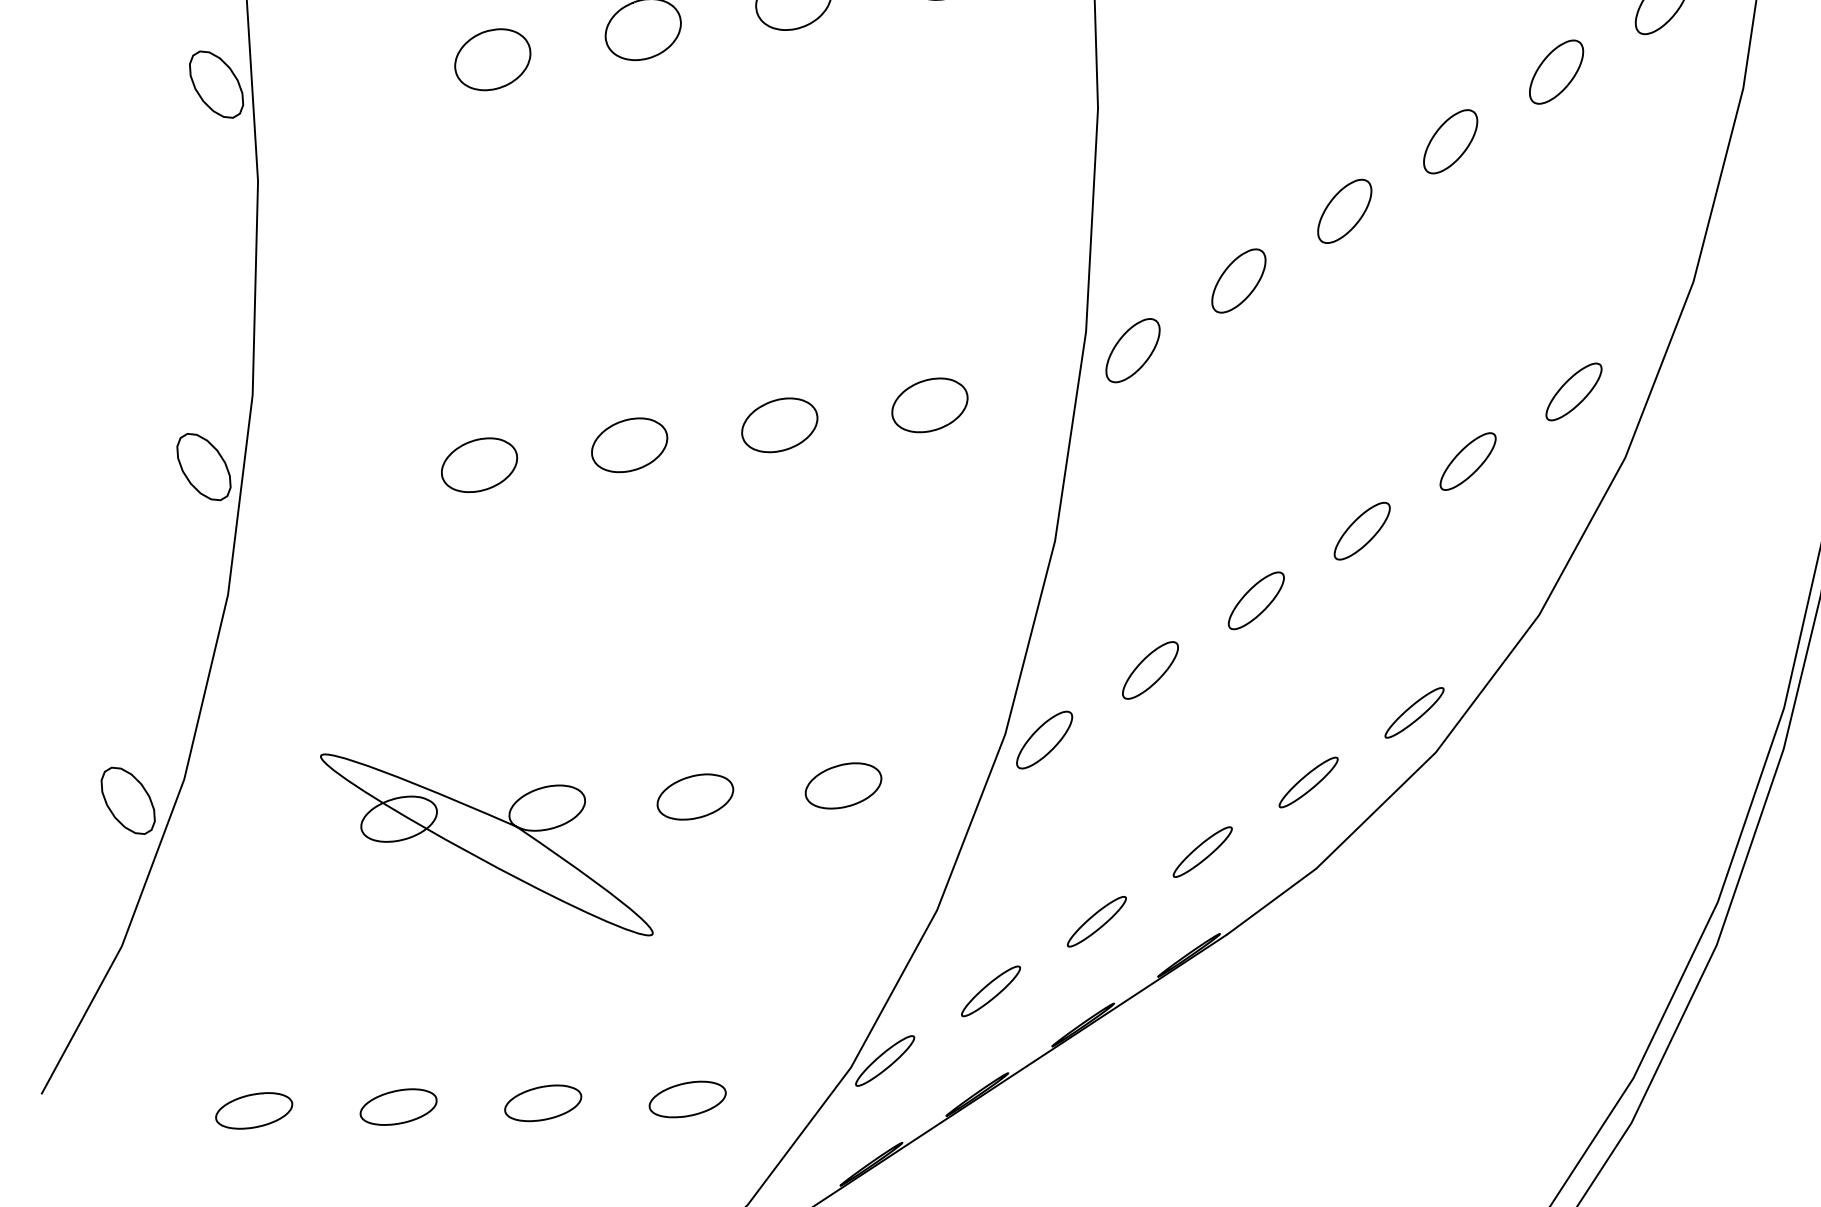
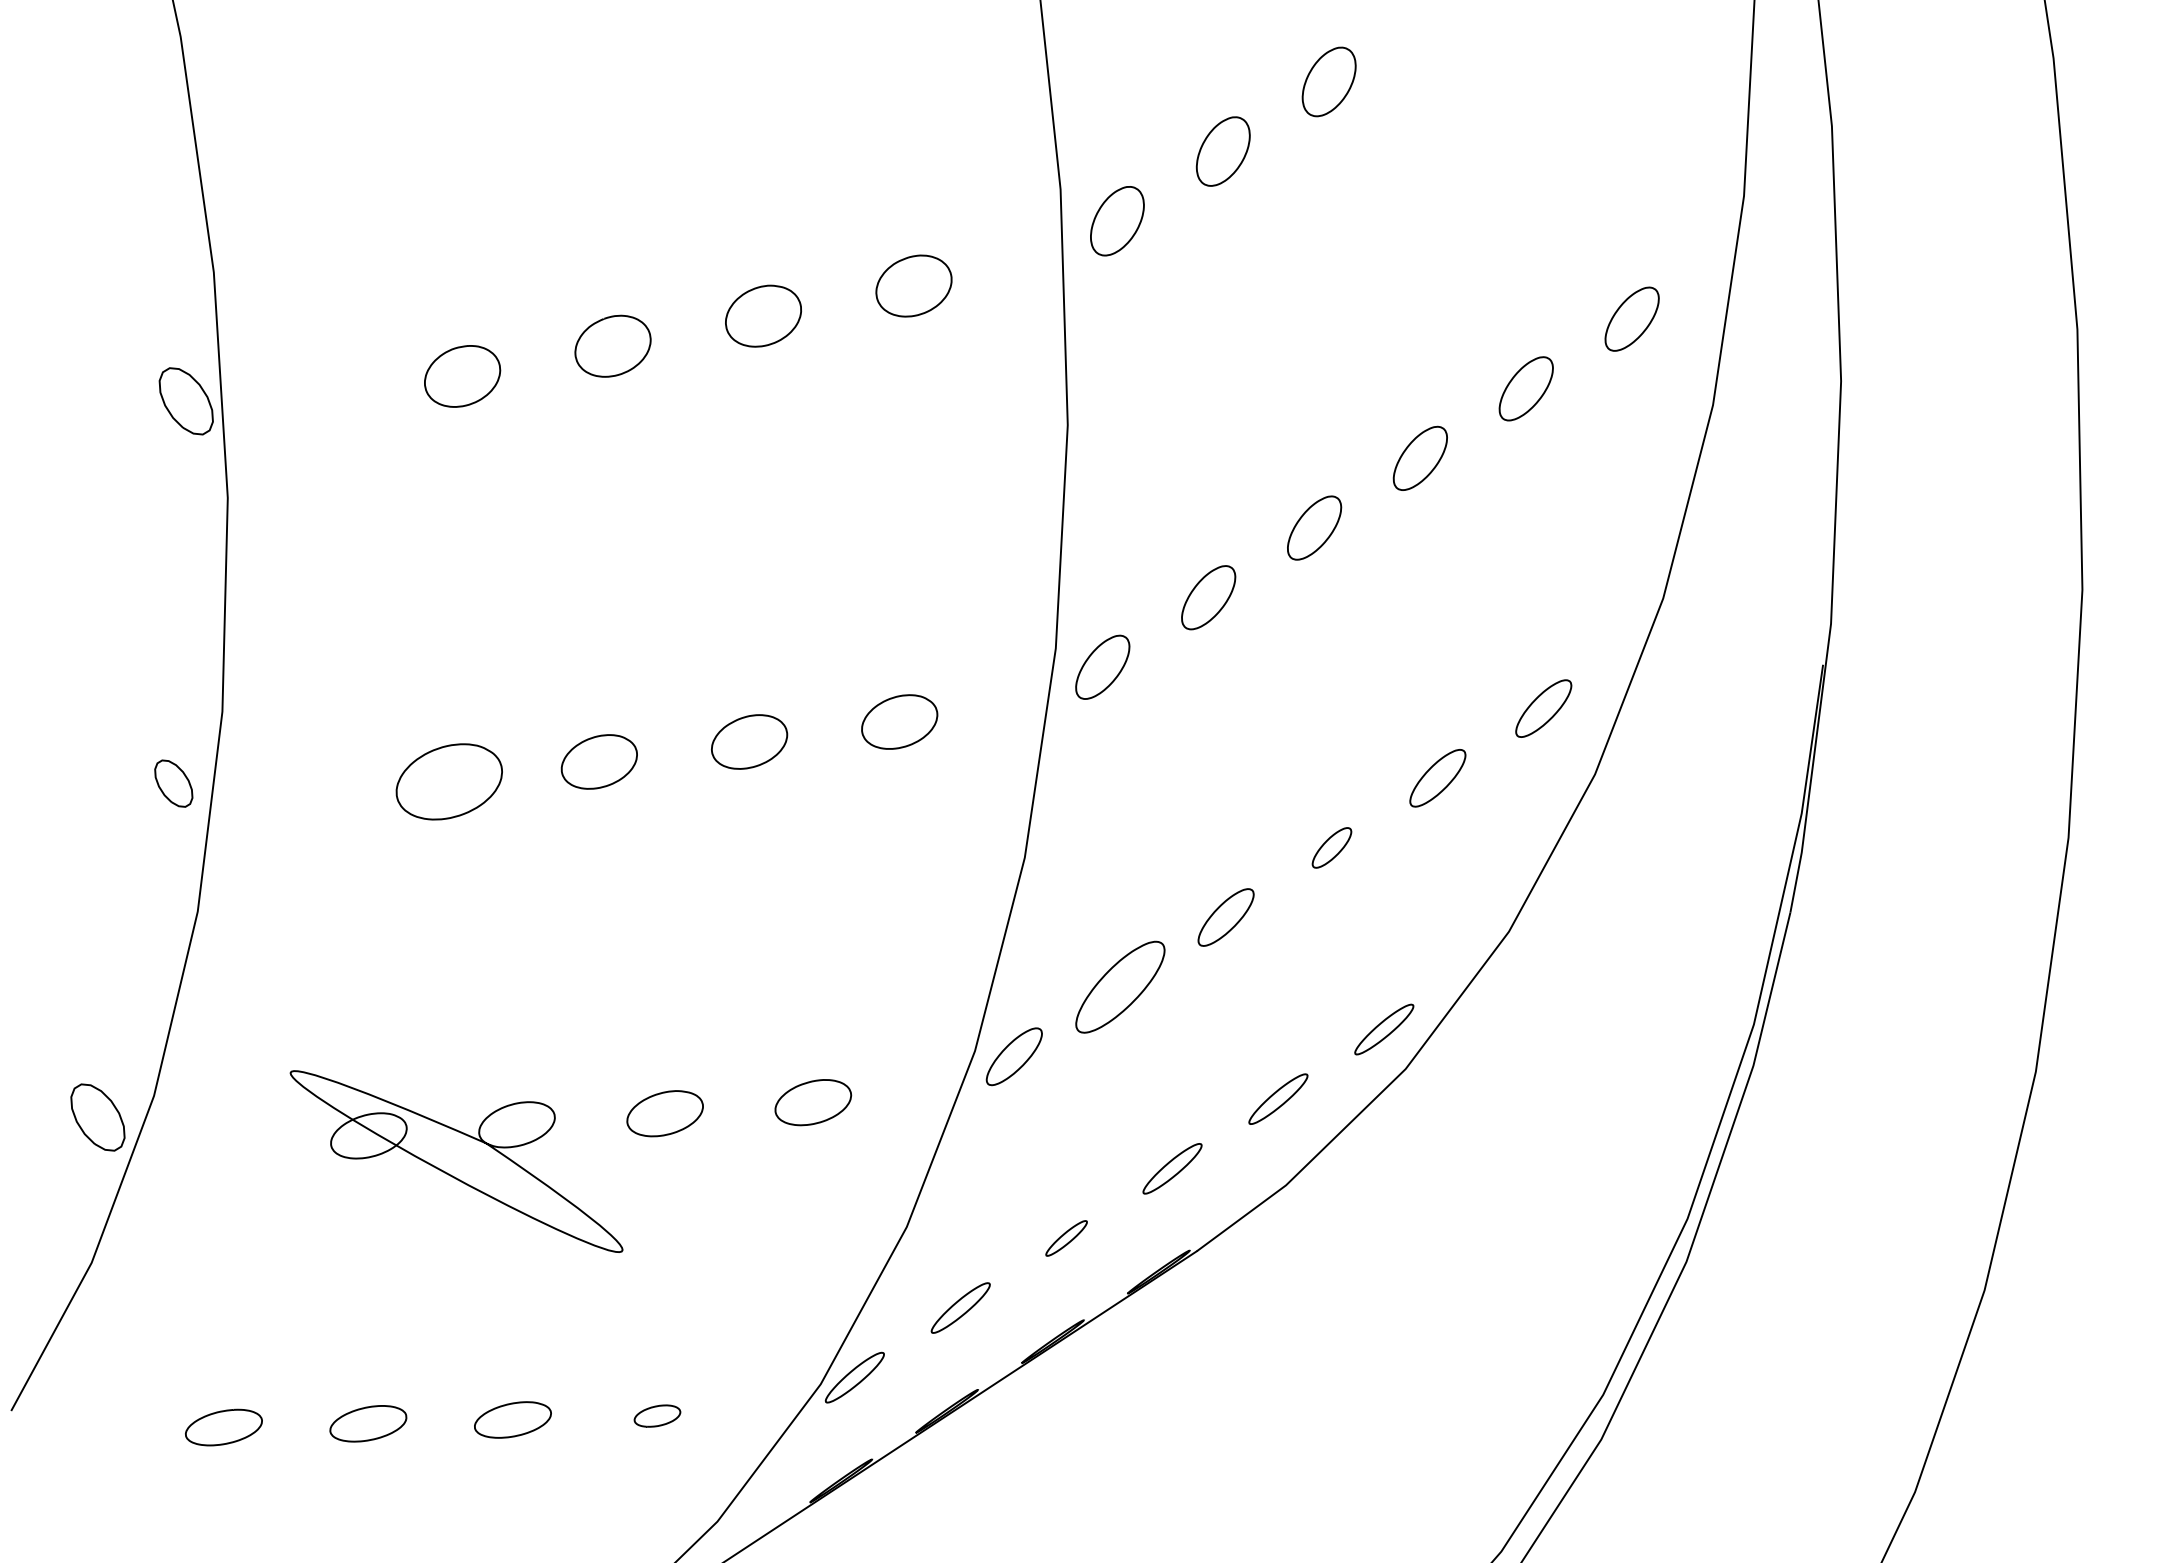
part: (478, 464) -> (448, 781), size x1.4
part: (203, 466) -> (173, 783), size x0.7
part: (1361, 530) -> (1331, 847), size x0.7
part: (1149, 669) -> (1119, 986), size x1.6
part: (1096, 921) -> (1066, 1238), size x0.7
part: (687, 1098) -> (657, 1415), size x0.6

